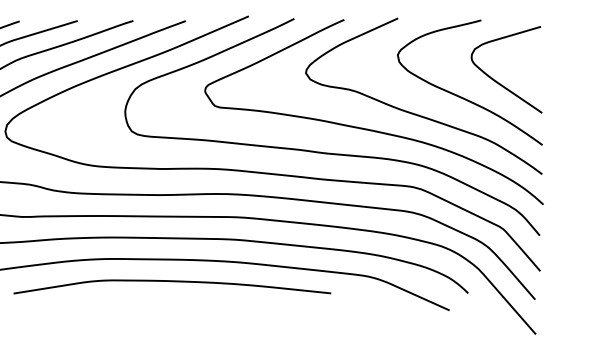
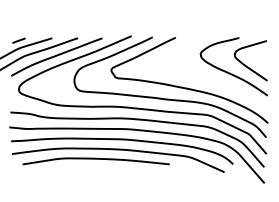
curve: (416, 112) -> (209, 80), removed

